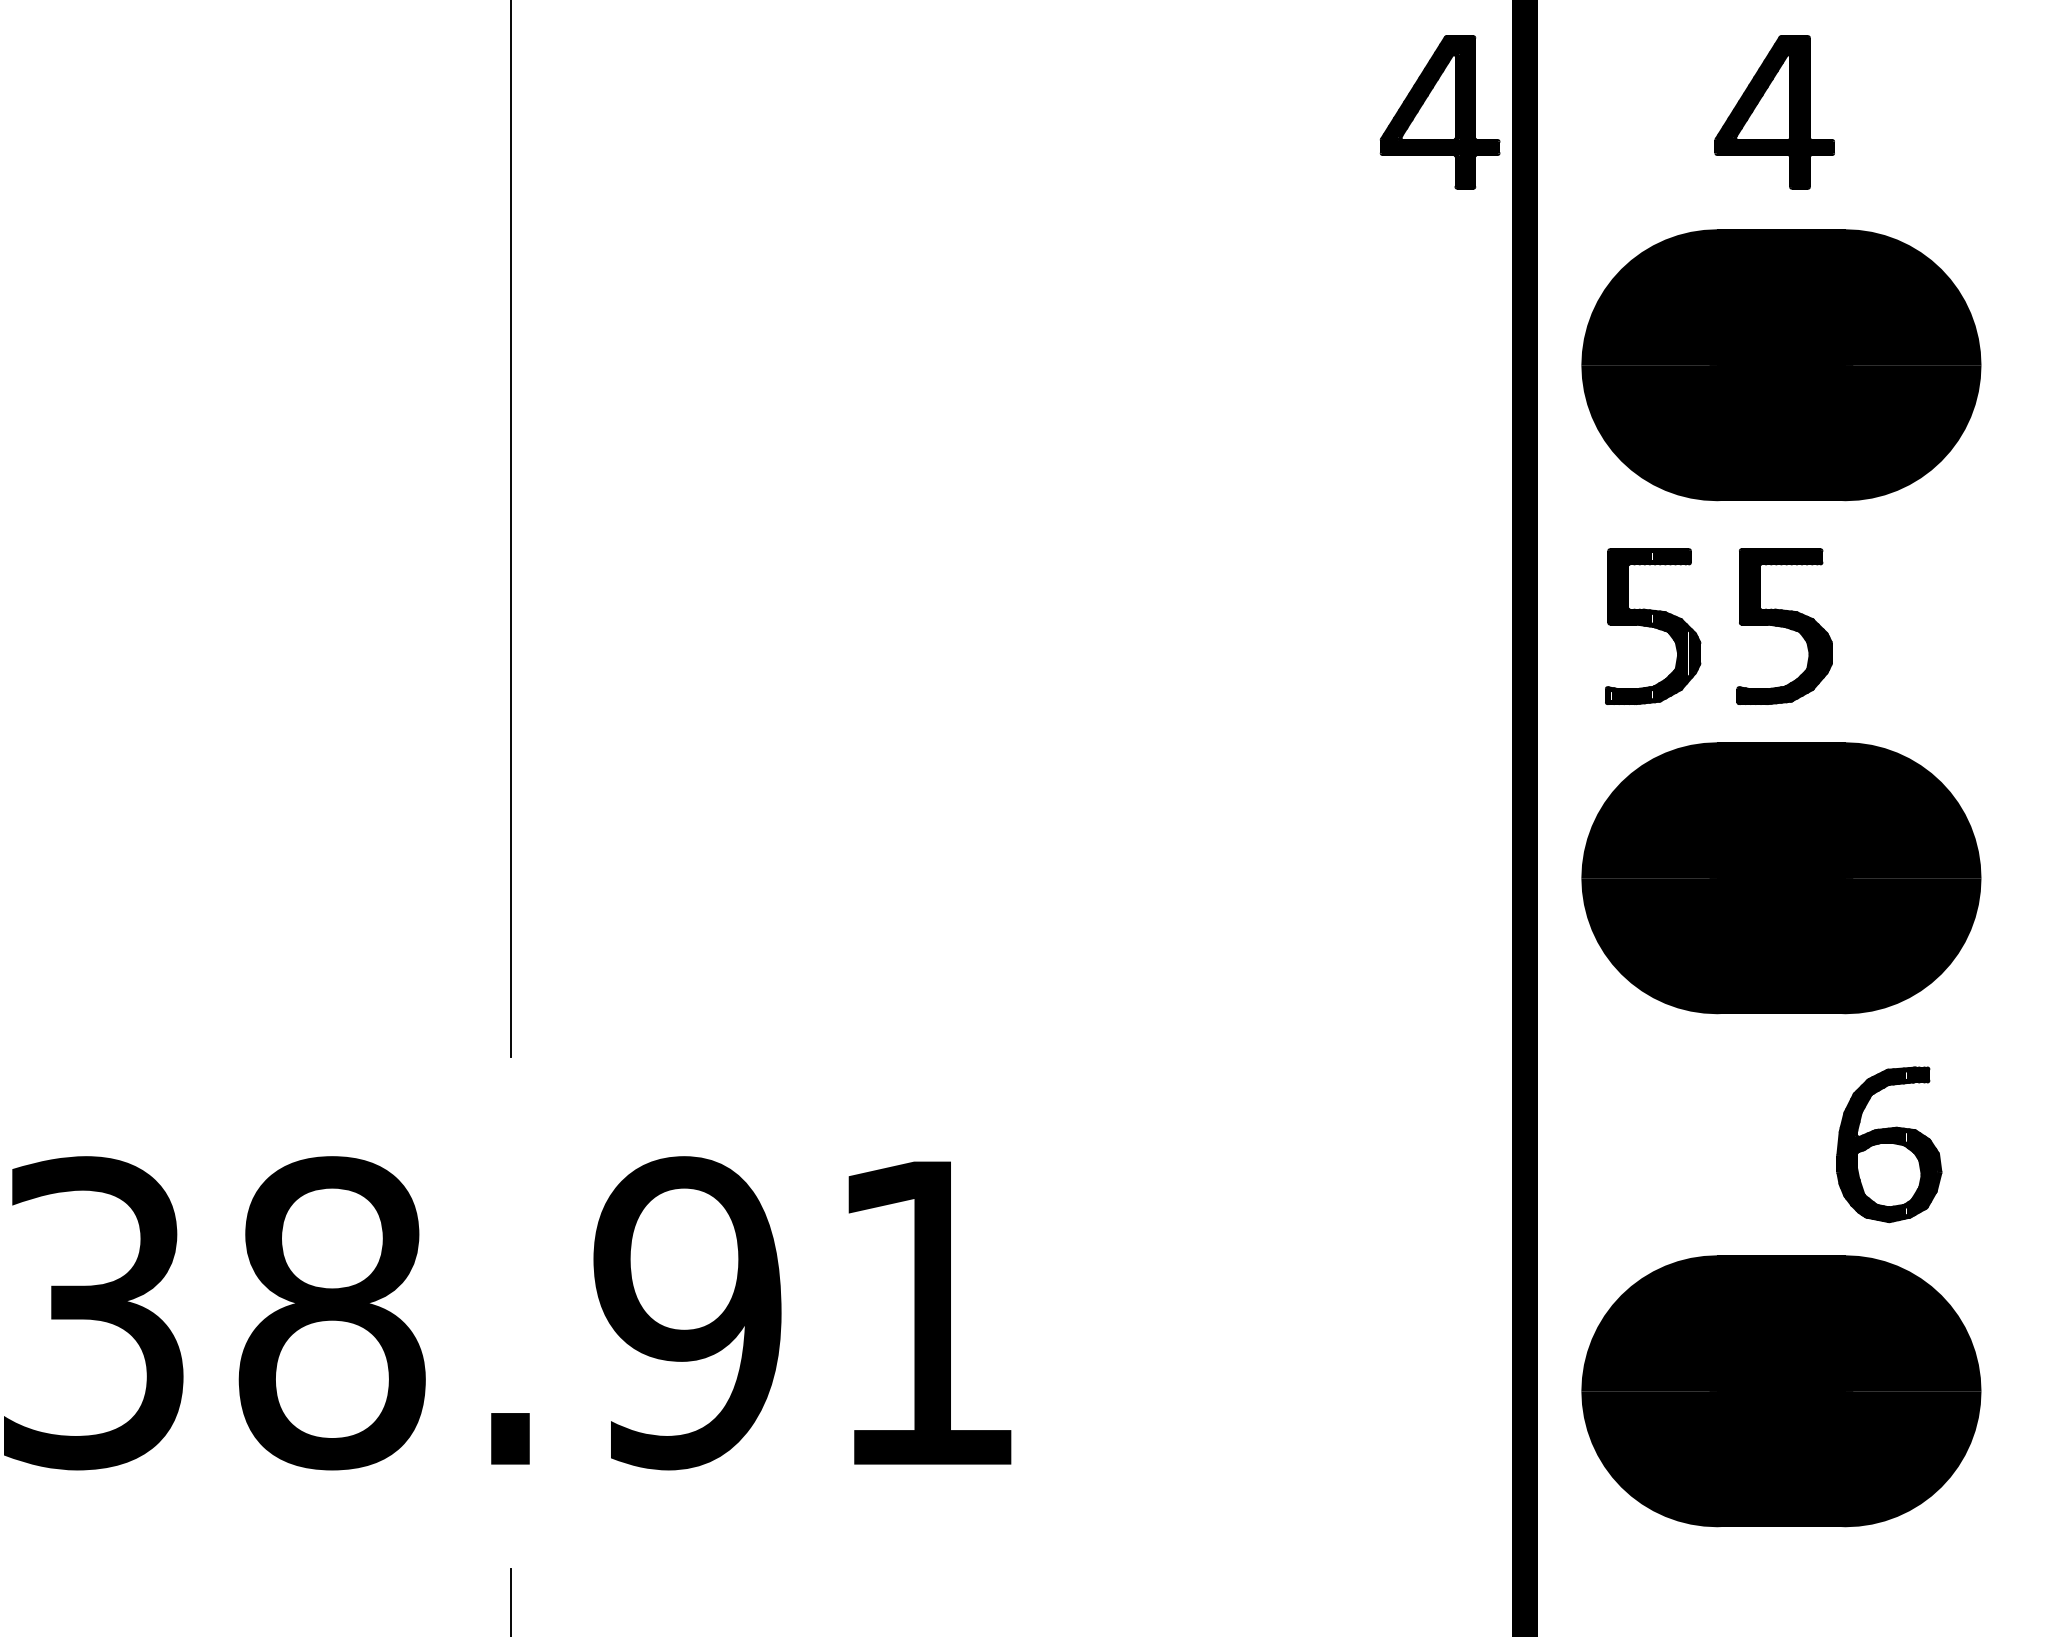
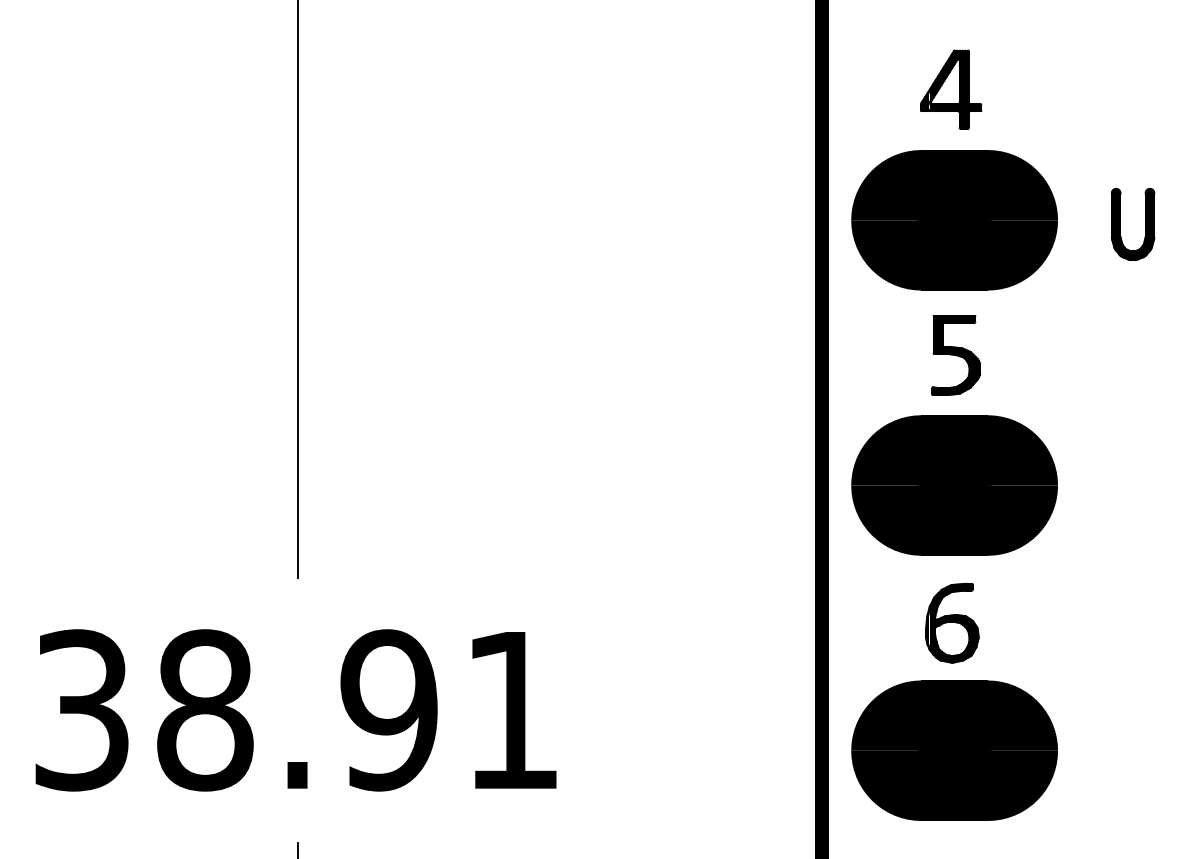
part: (1440, 112) -> (778, 89), removed
part: (1653, 626) -> (888, 355), removed
part: (1889, 1143) -> (952, 622), moved

